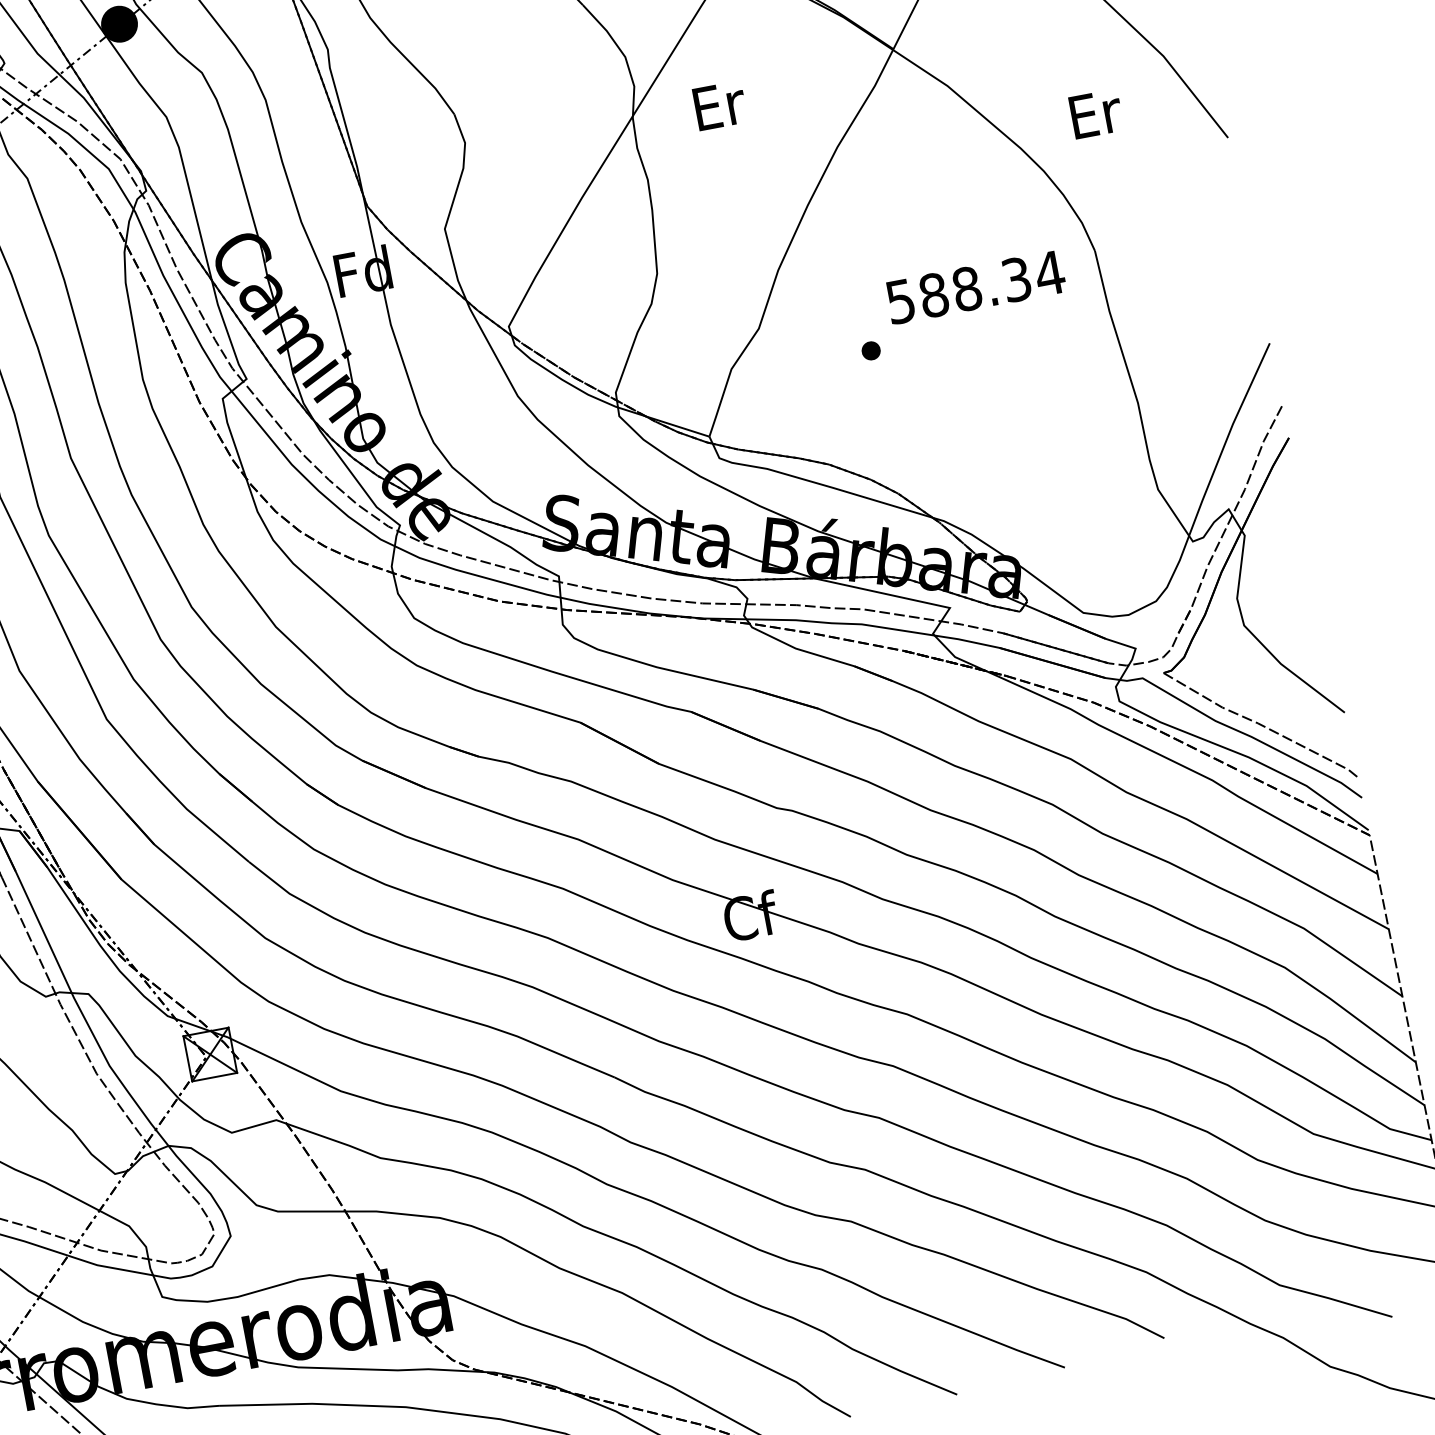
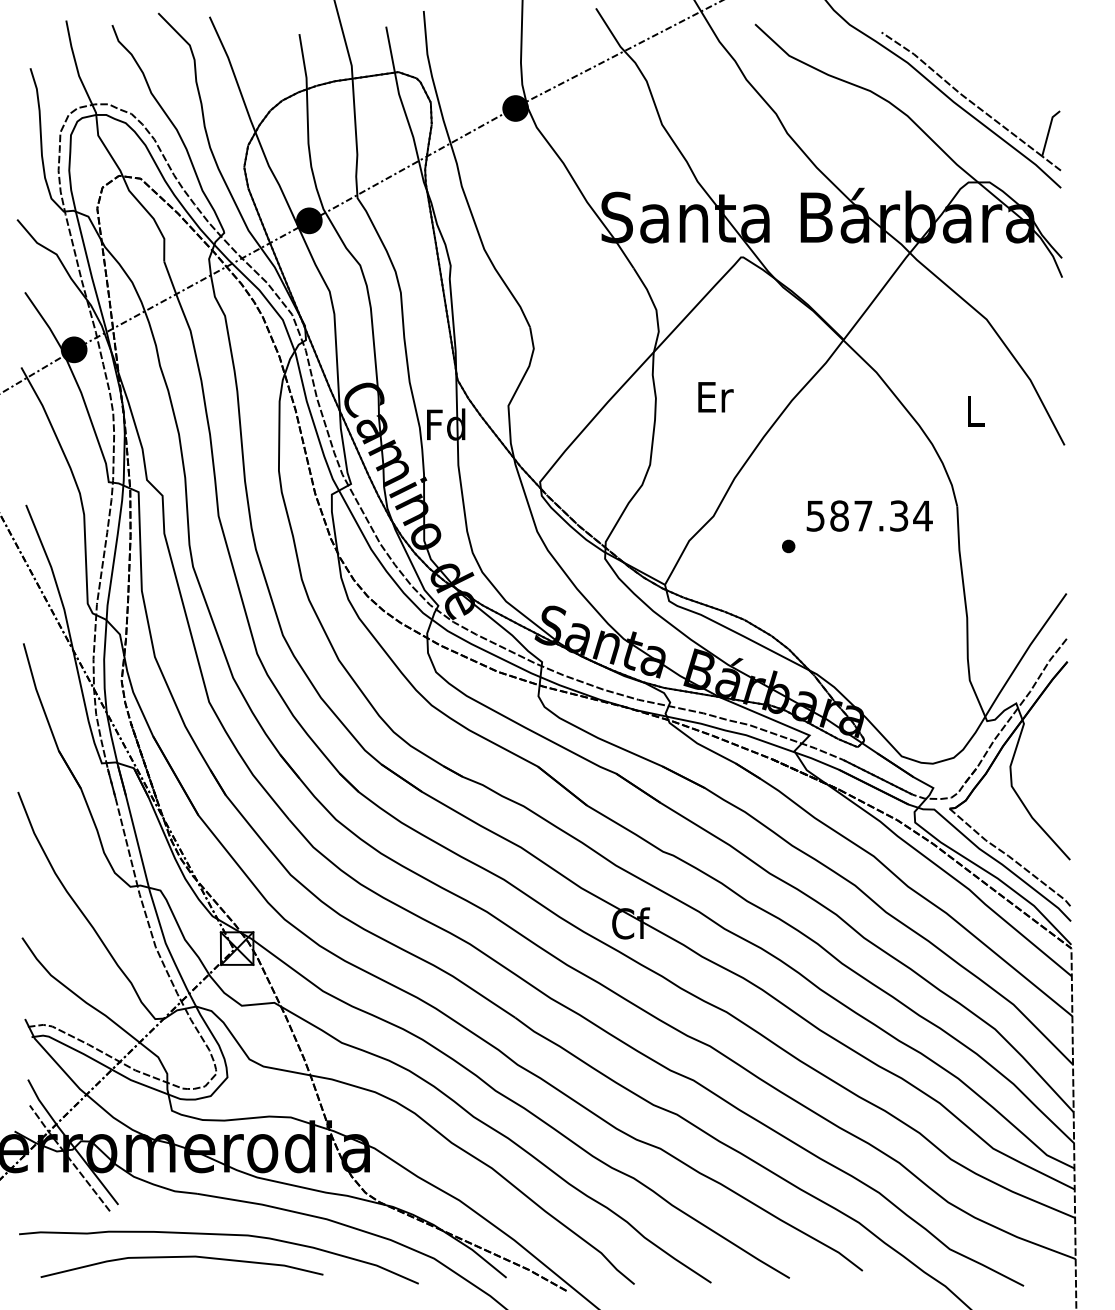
text: (719, 106) -> (715, 397), moved
text: (1095, 114) -> (975, 411), Er -> L
text: (967, 288) -> (863, 515), 588.34 -> 587.34

